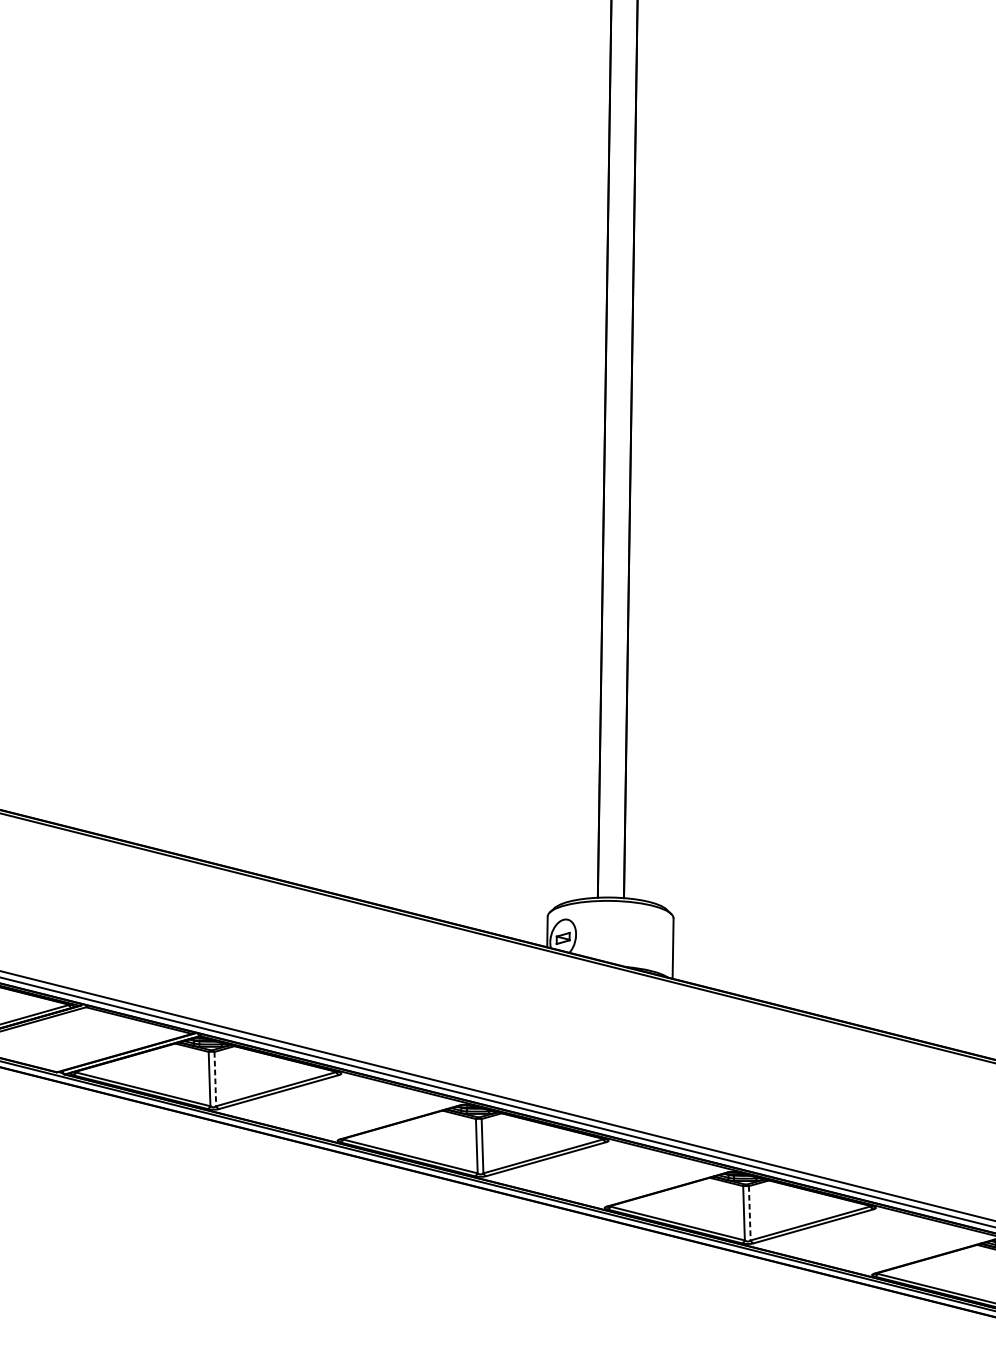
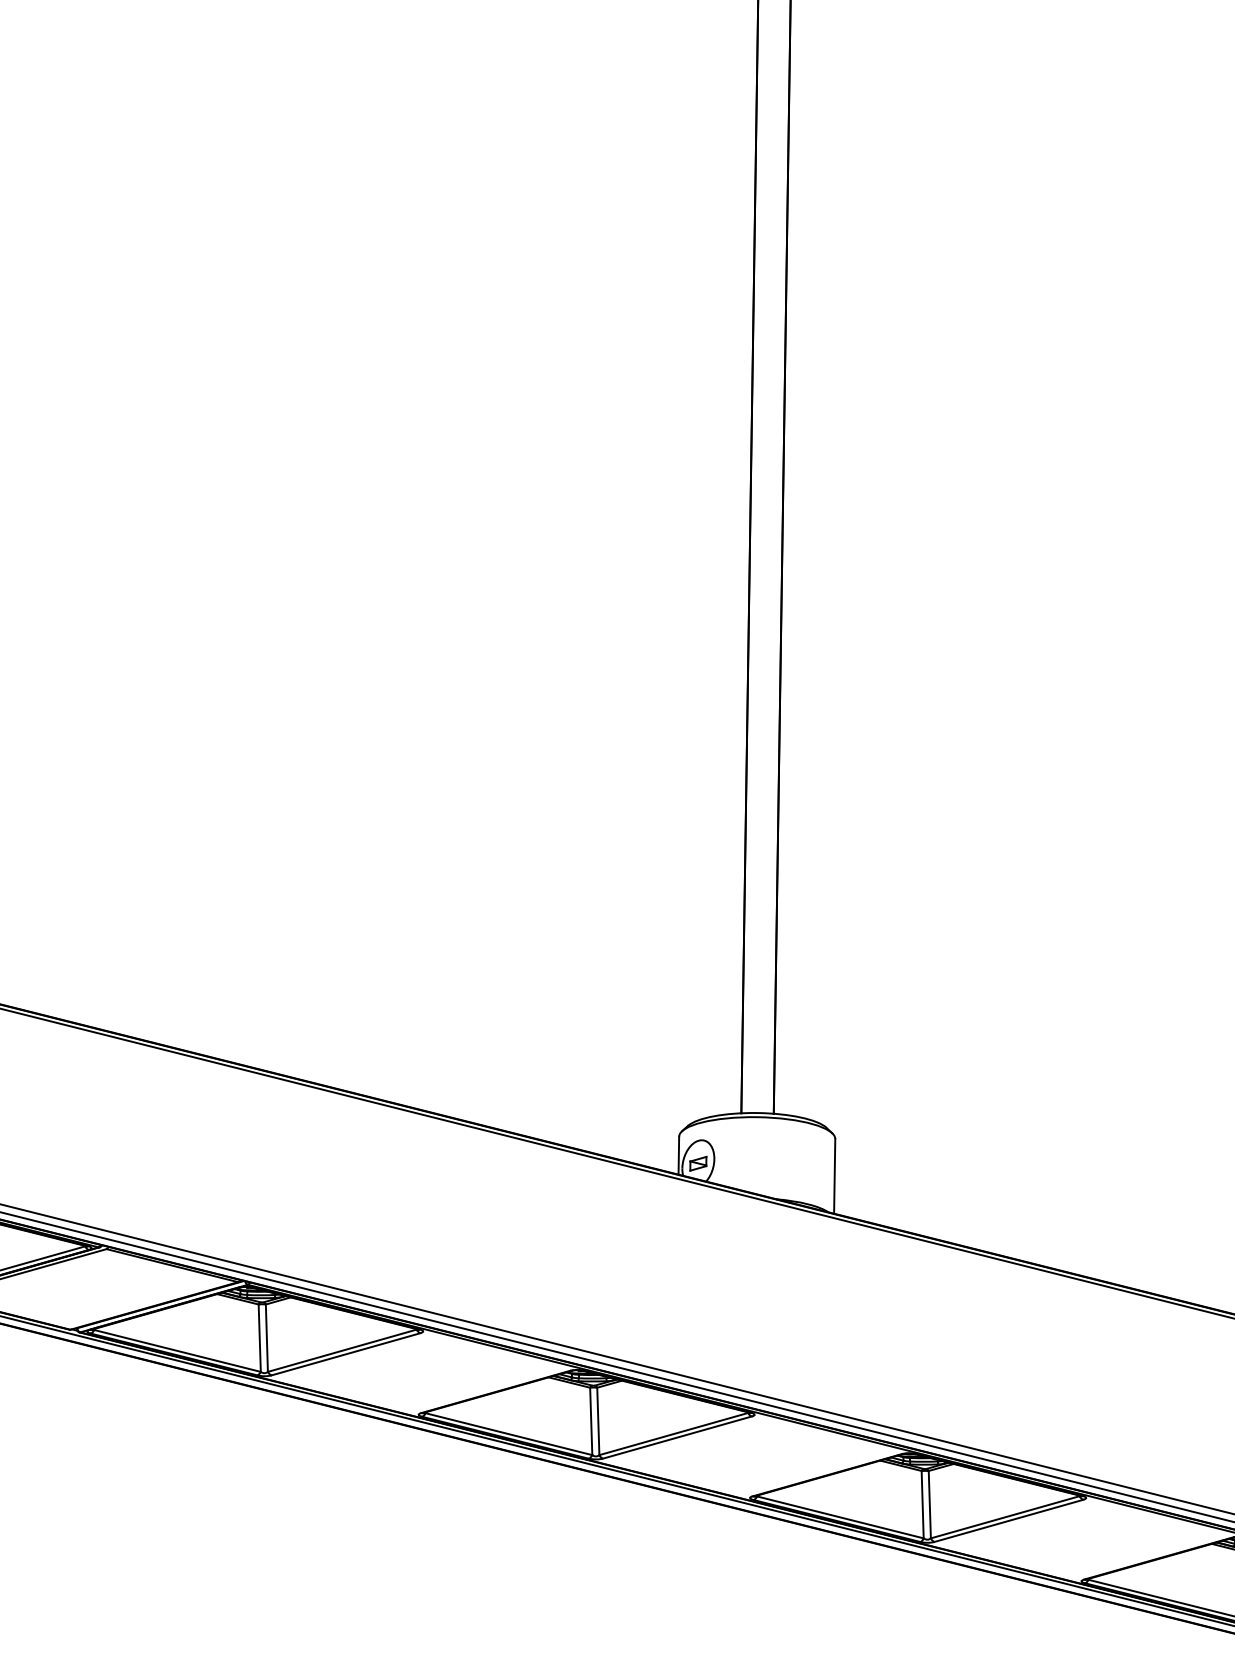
line: (215, 1079) -> (266, 1338), dashed -> solid
line: (749, 1213) -> (929, 1504), dashed -> solid

